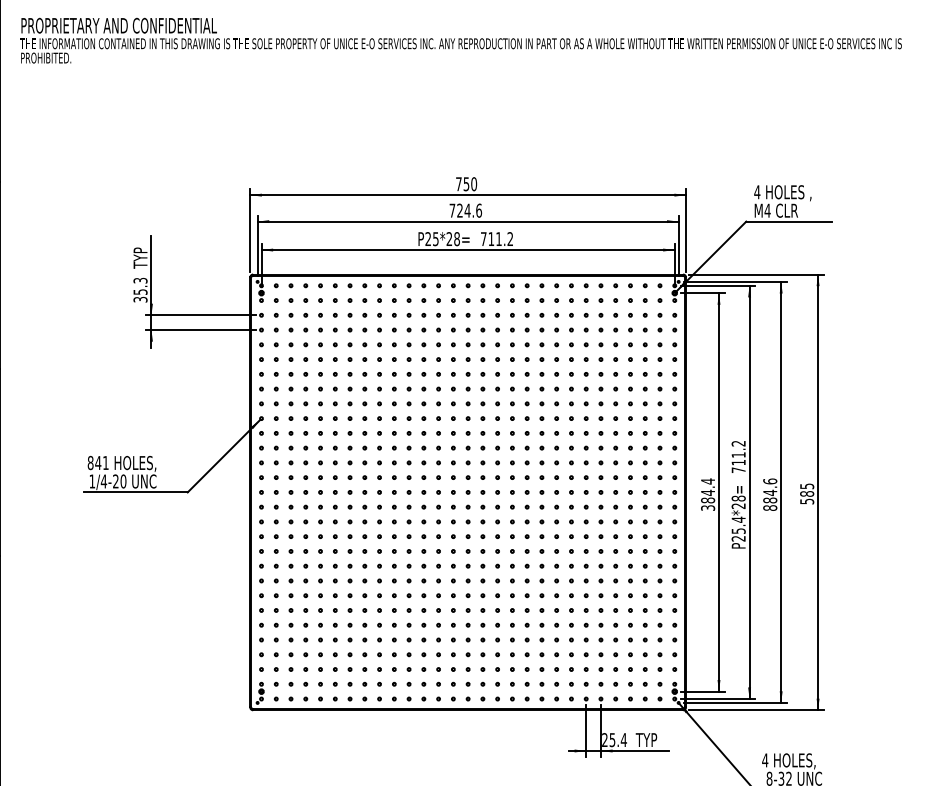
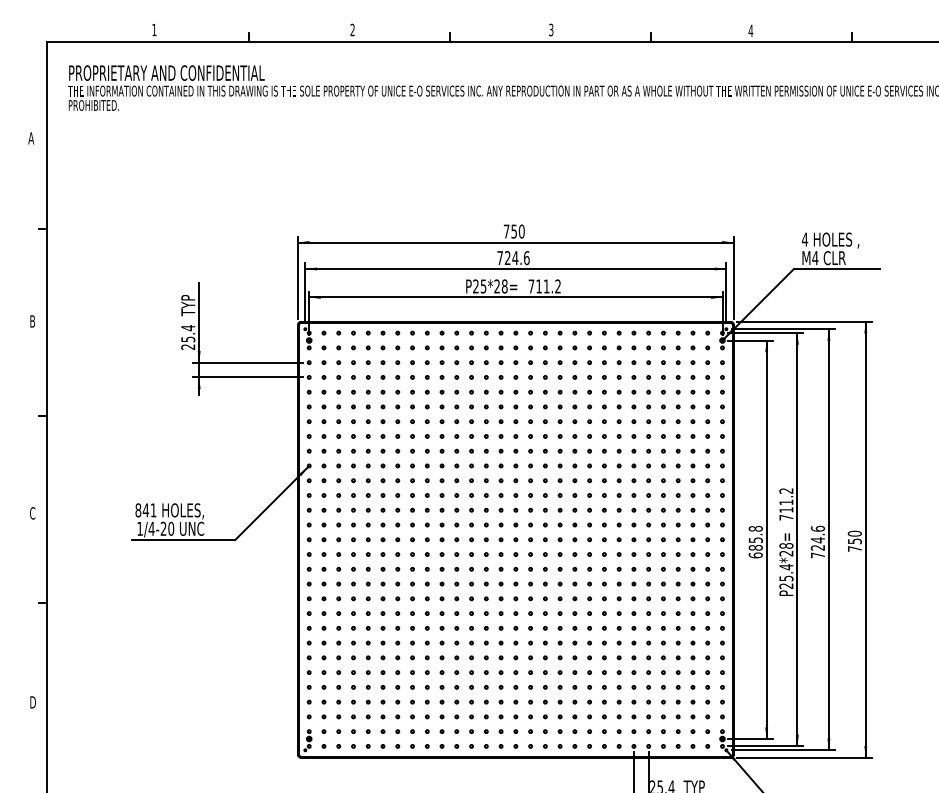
text: (140, 290) -> (188, 337), 35.3 -> 25.4
text: (806, 493) -> (854, 540), 585 -> 750
text: (707, 494) -> (755, 541), 384.4 -> 685.8
text: (769, 504) -> (817, 551), 884.6 -> 724.6

